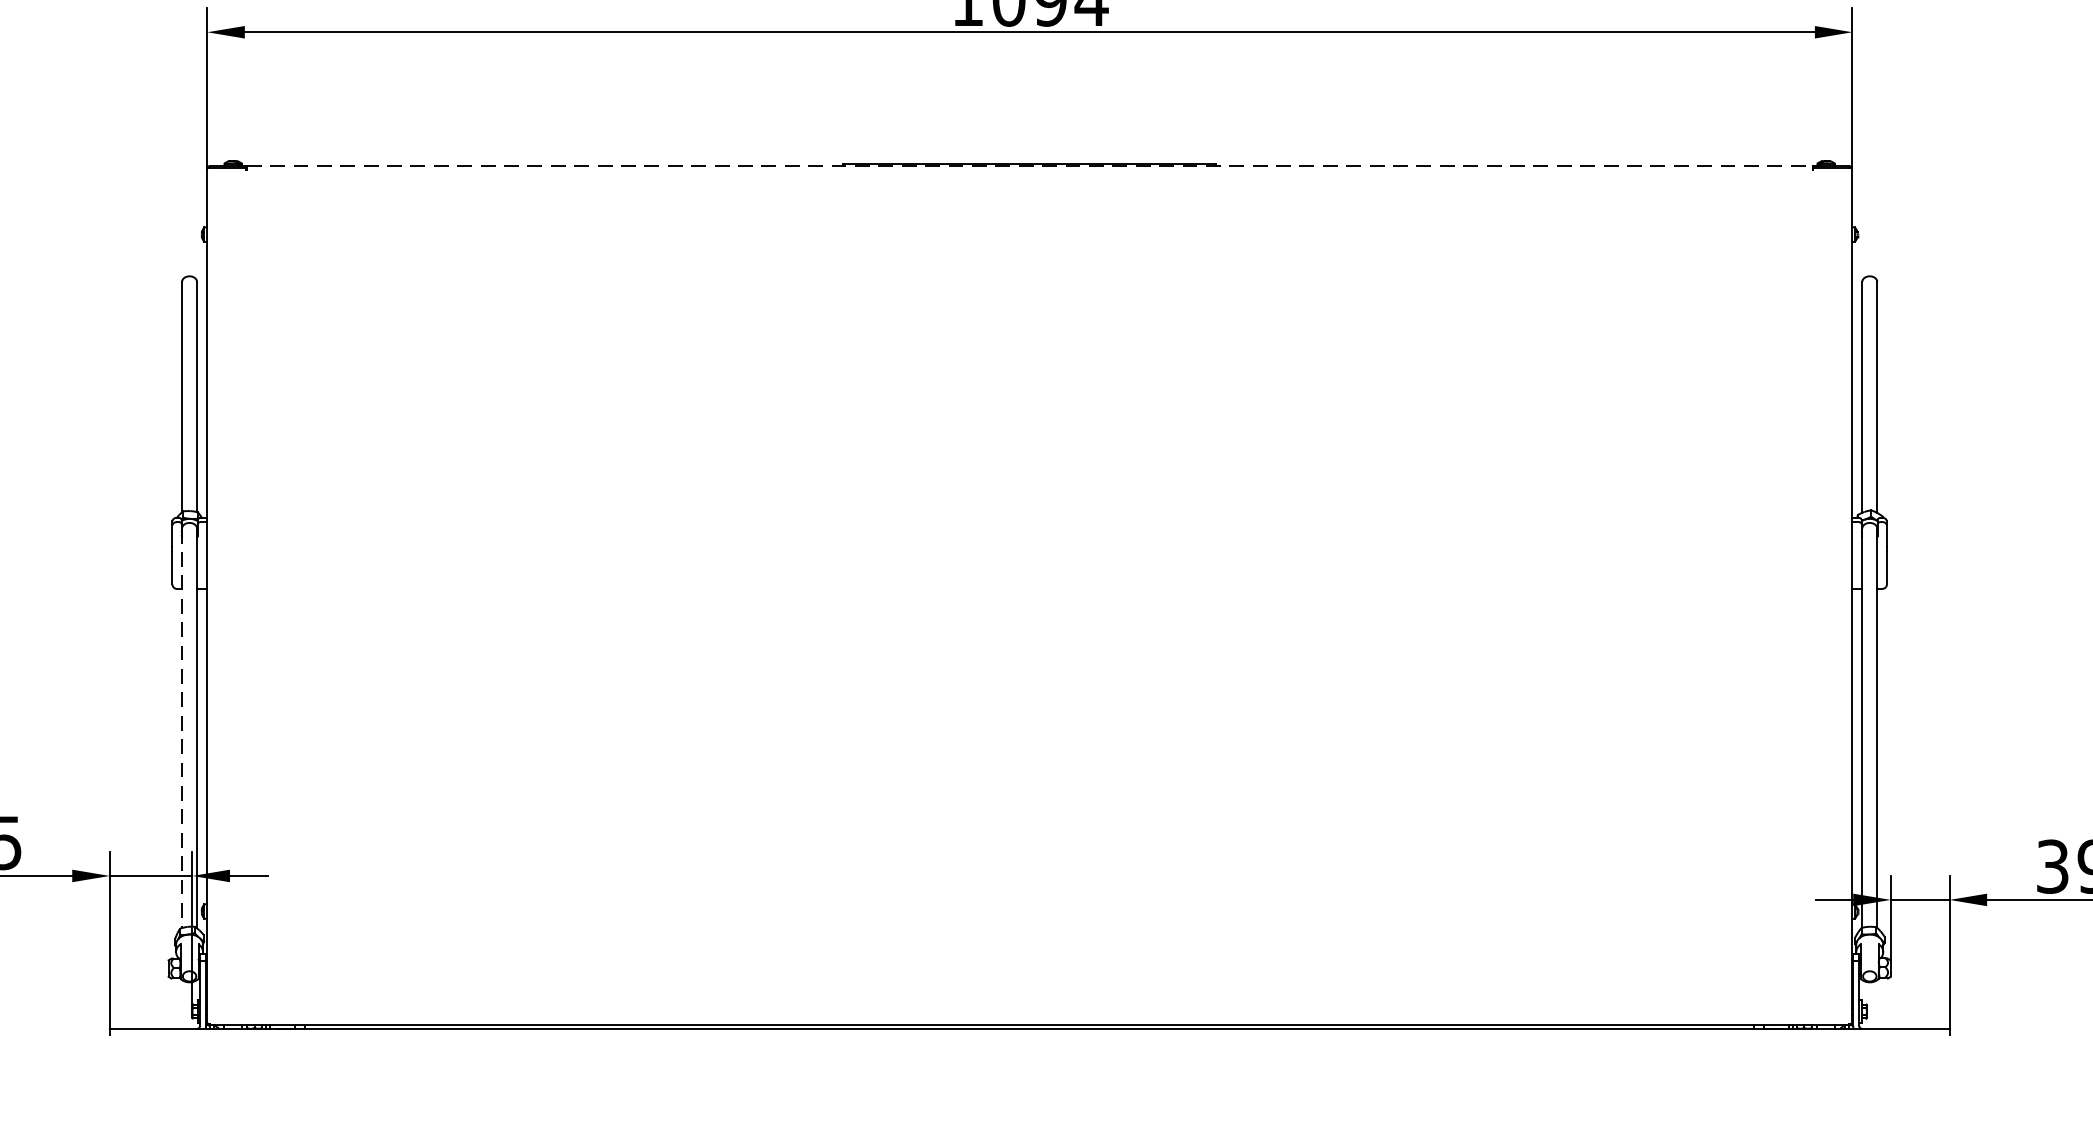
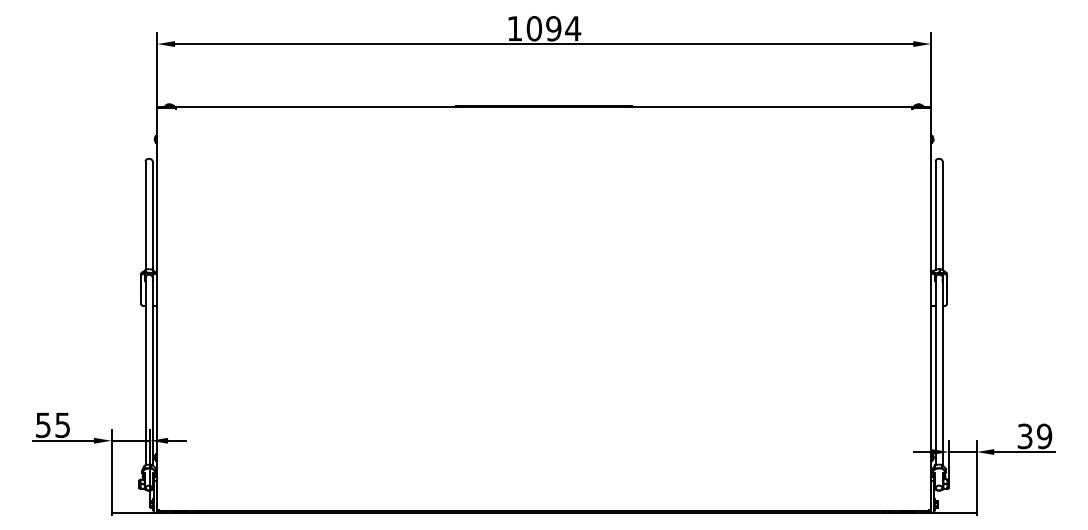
line: (1030, 167) -> (544, 107), dashed -> solid
line: (181, 728) -> (145, 371), dashed -> solid

